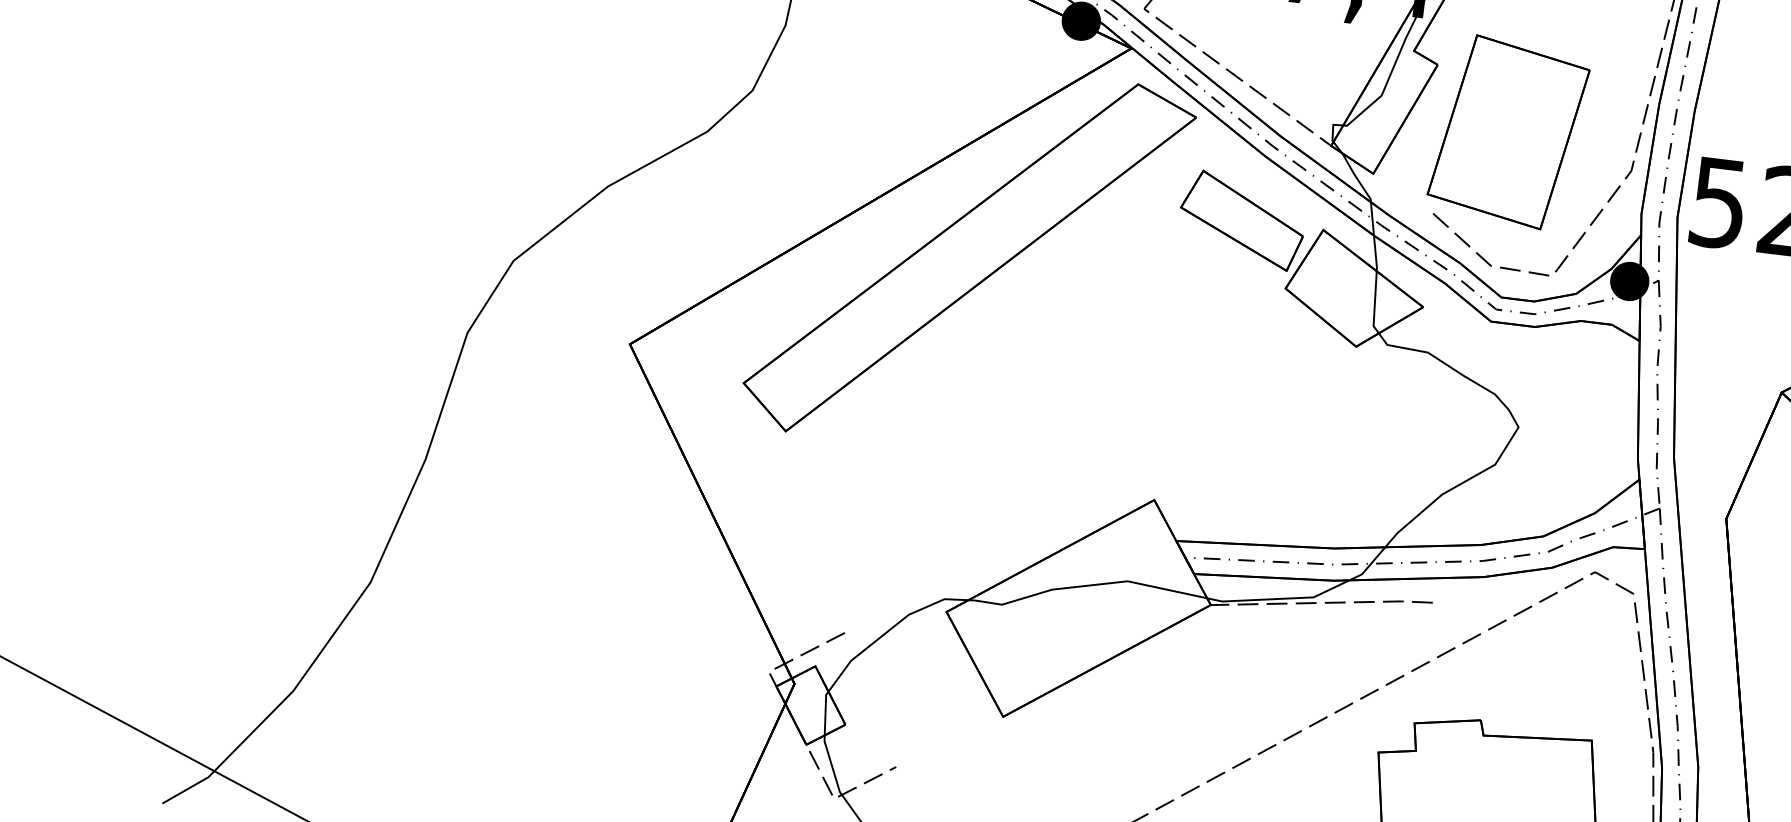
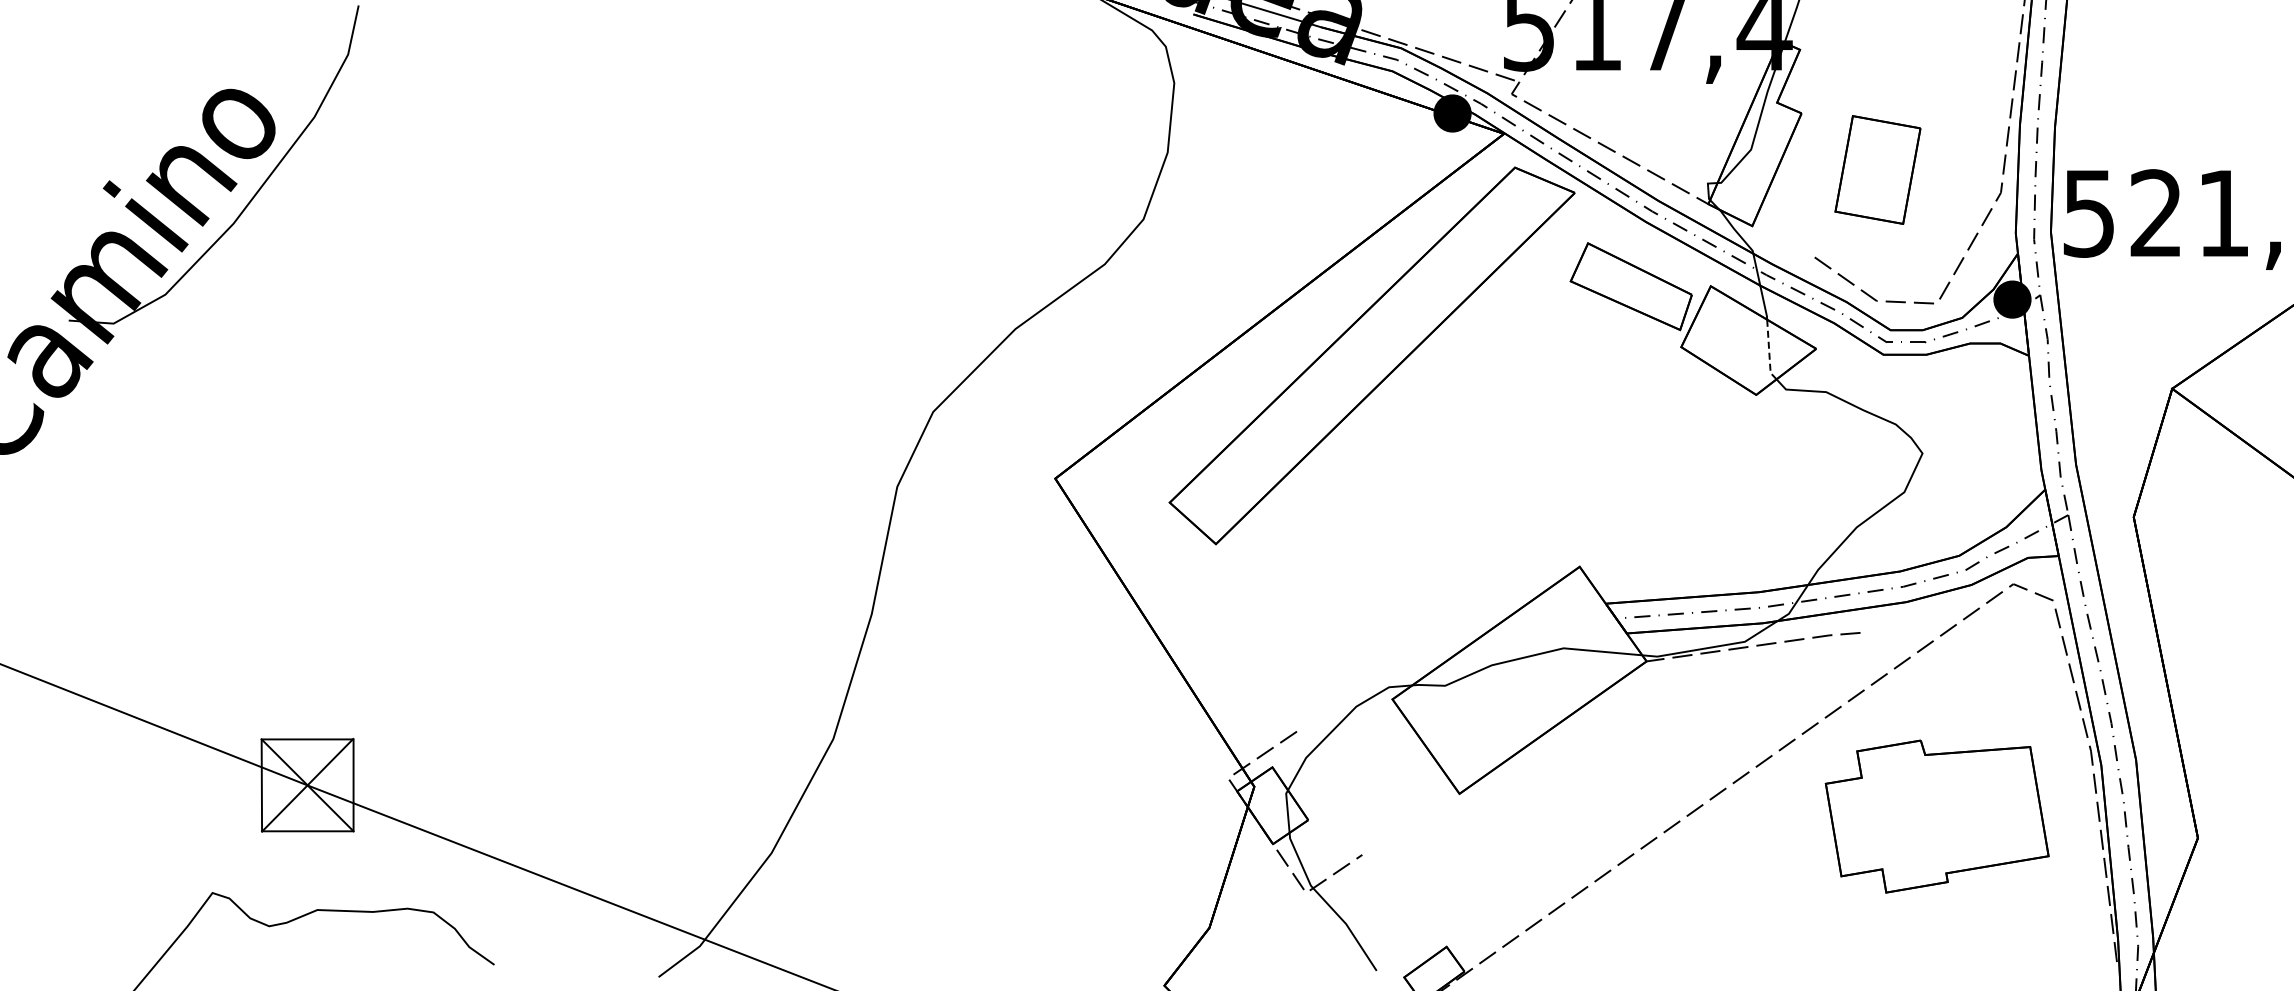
part: (1508, 131) -> (1877, 169), size x0.6
line: (1375, 304) -> (1769, 351), solid -> dashed

